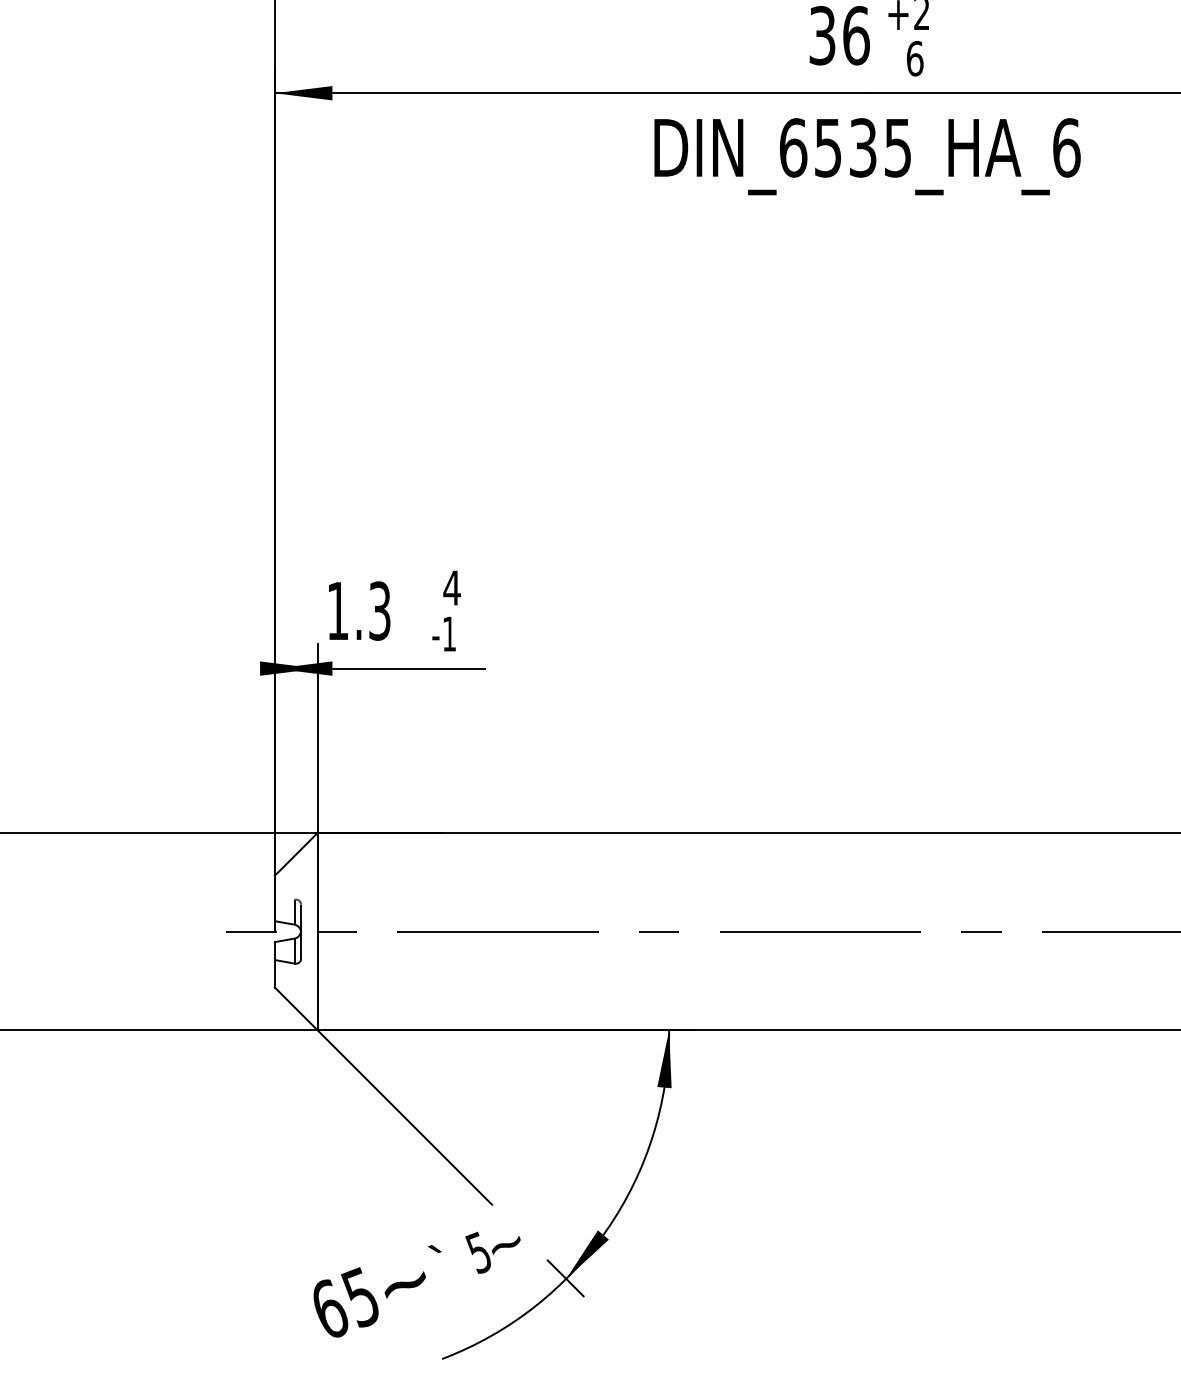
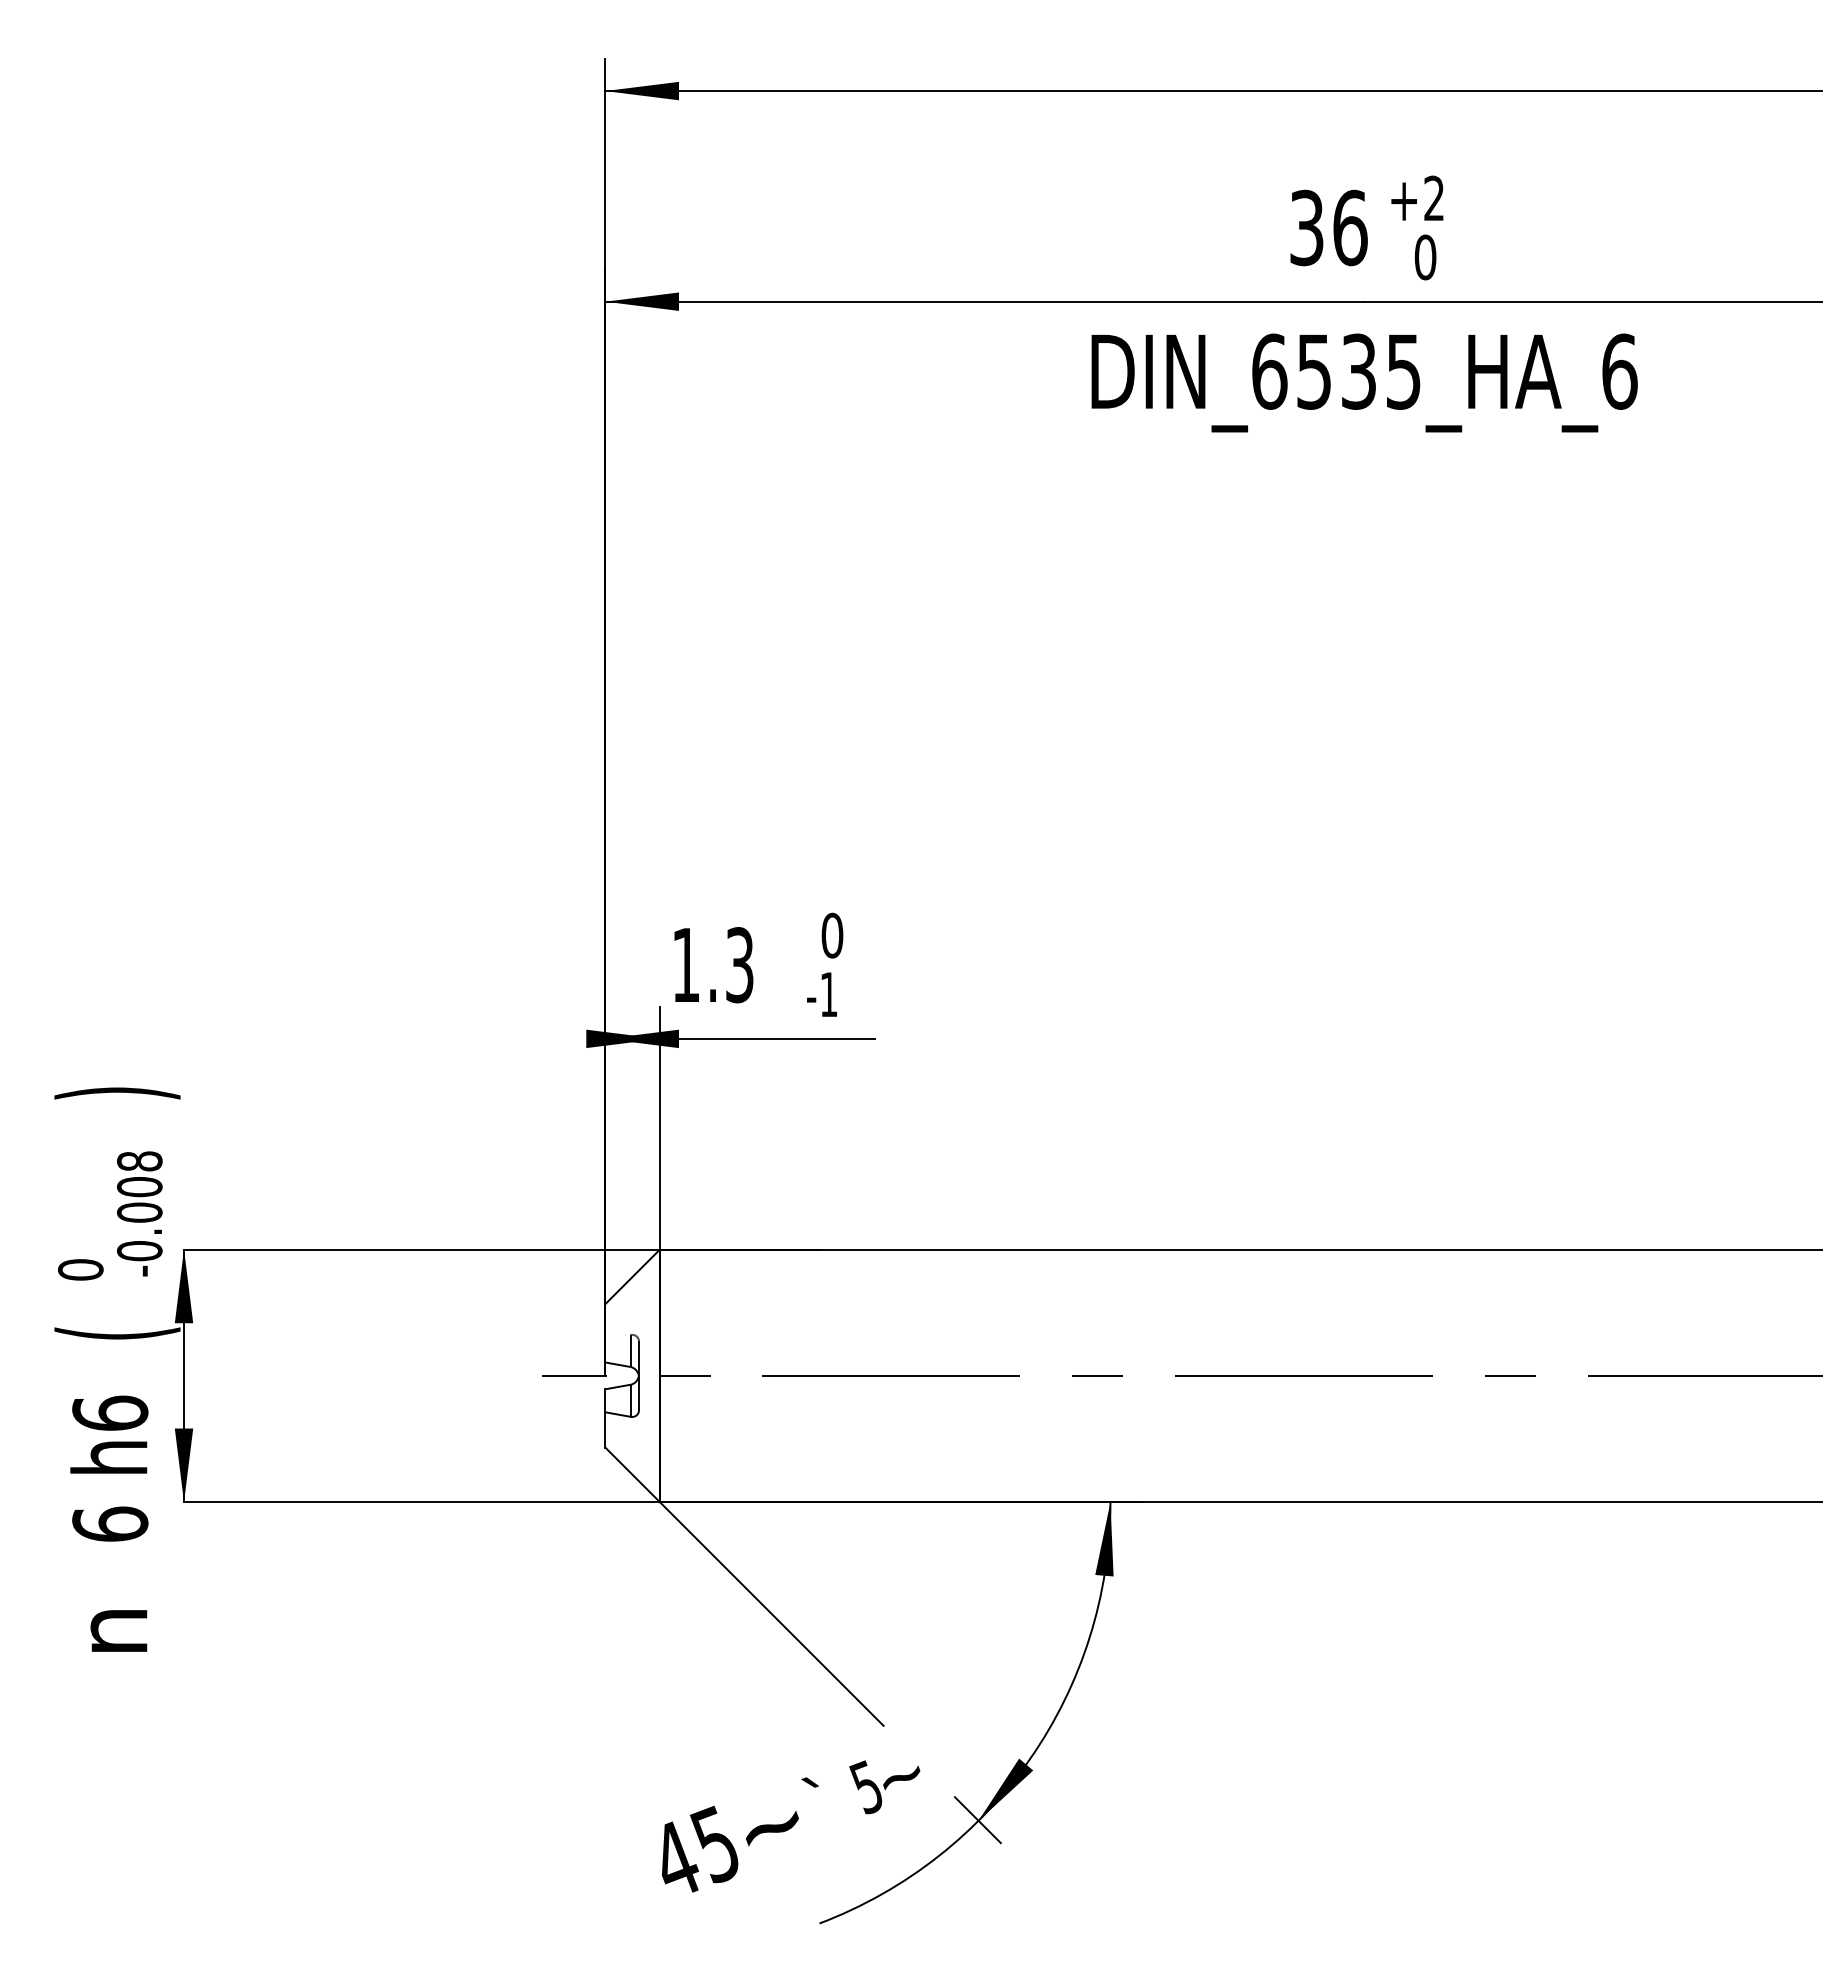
text: (915, 58) -> (1425, 257), 6 -> 0
text: (452, 587) -> (832, 935), 4 -> 0
text: (331, 1308) -> (677, 1858), 65 -> 45

